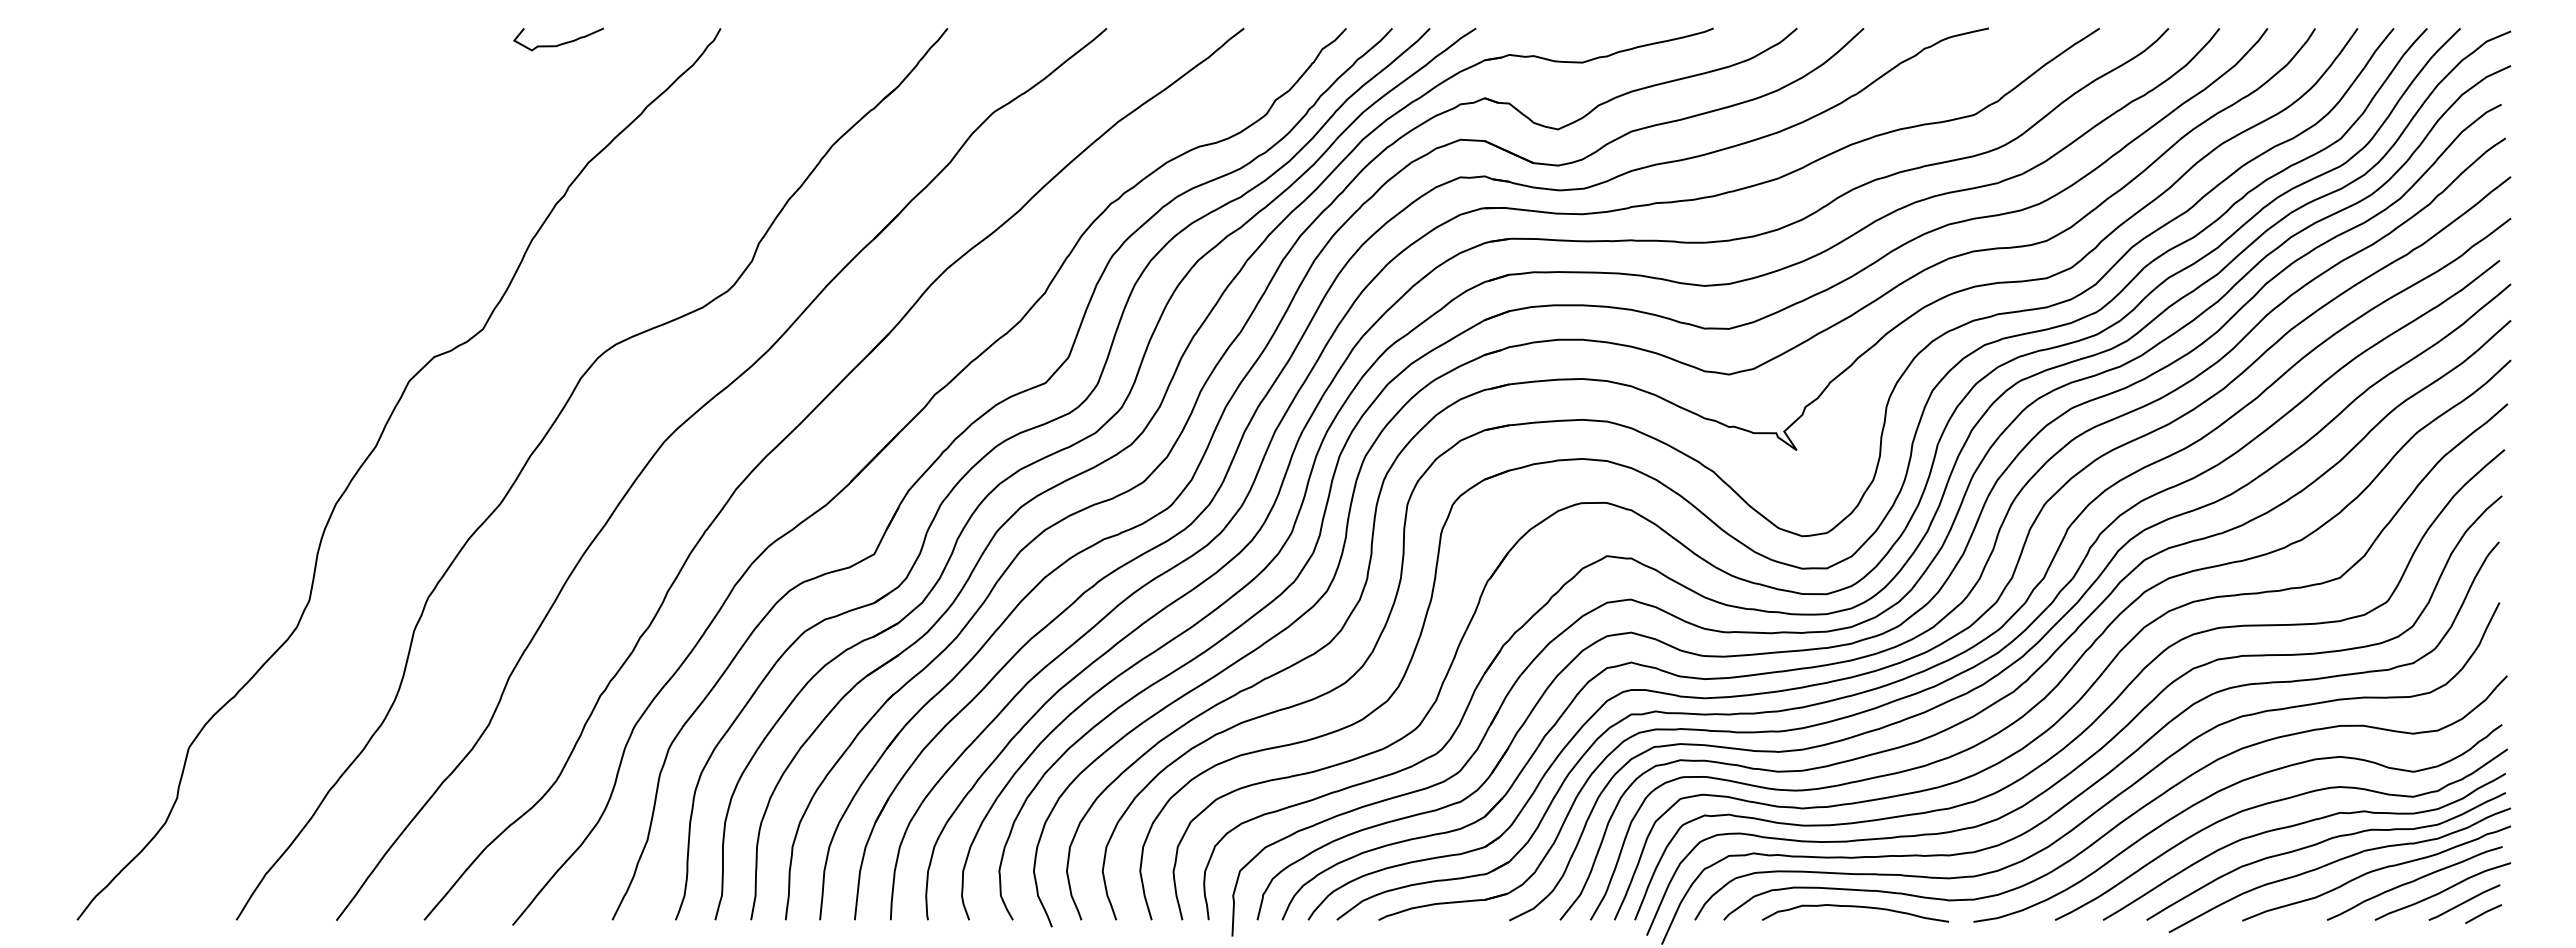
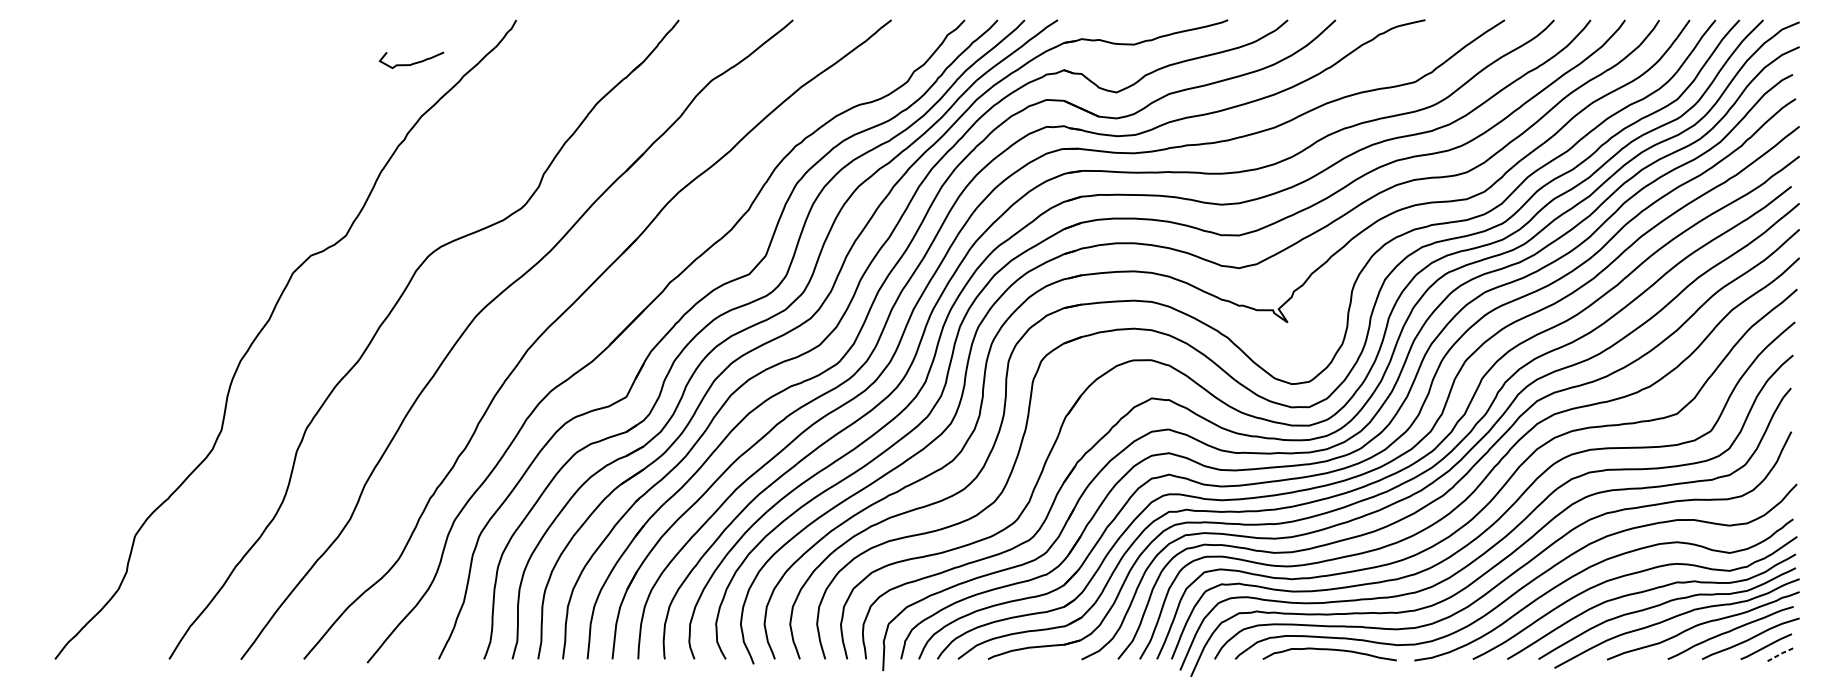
curve: (560, 43) -> (412, 63), moved
line: (2483, 913) -> (1779, 654), solid -> dashed

